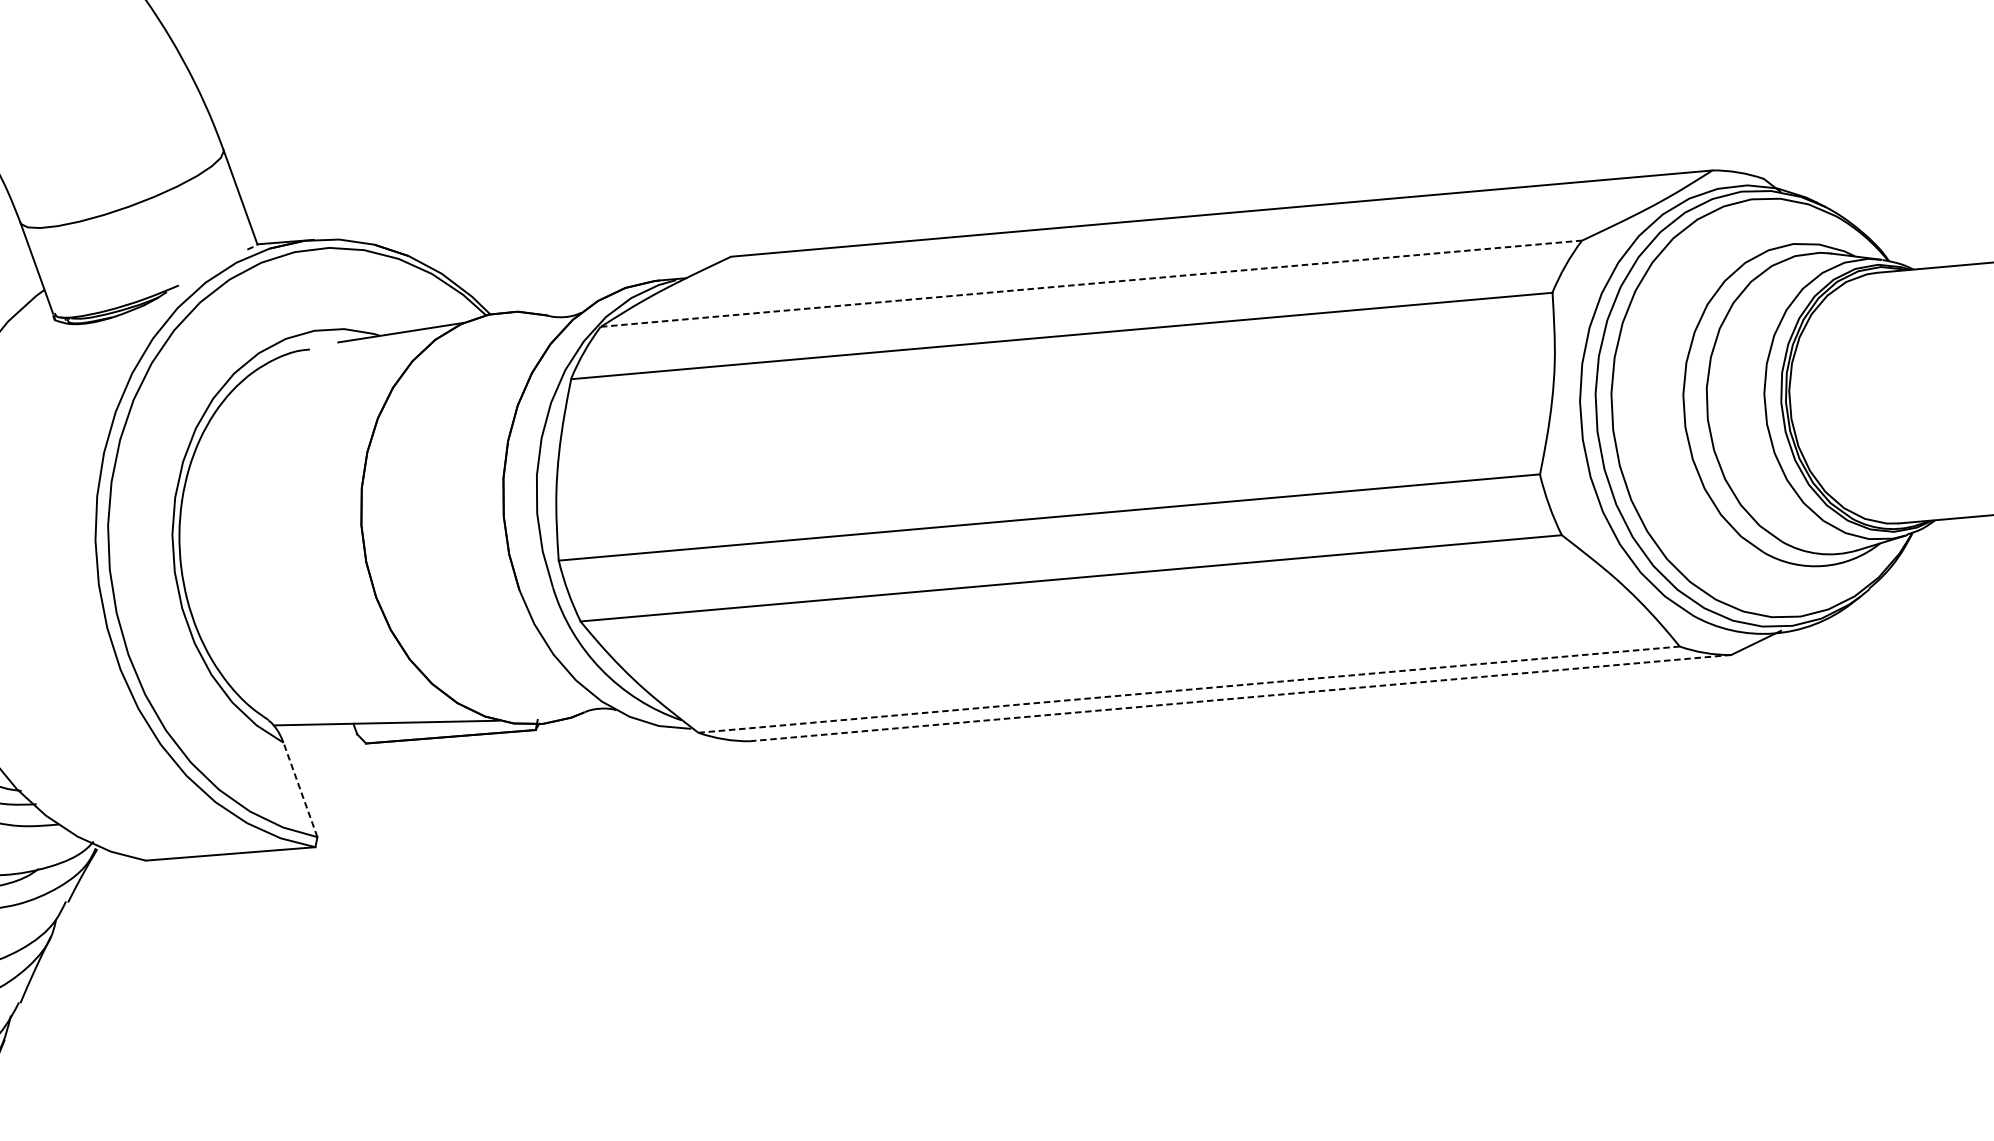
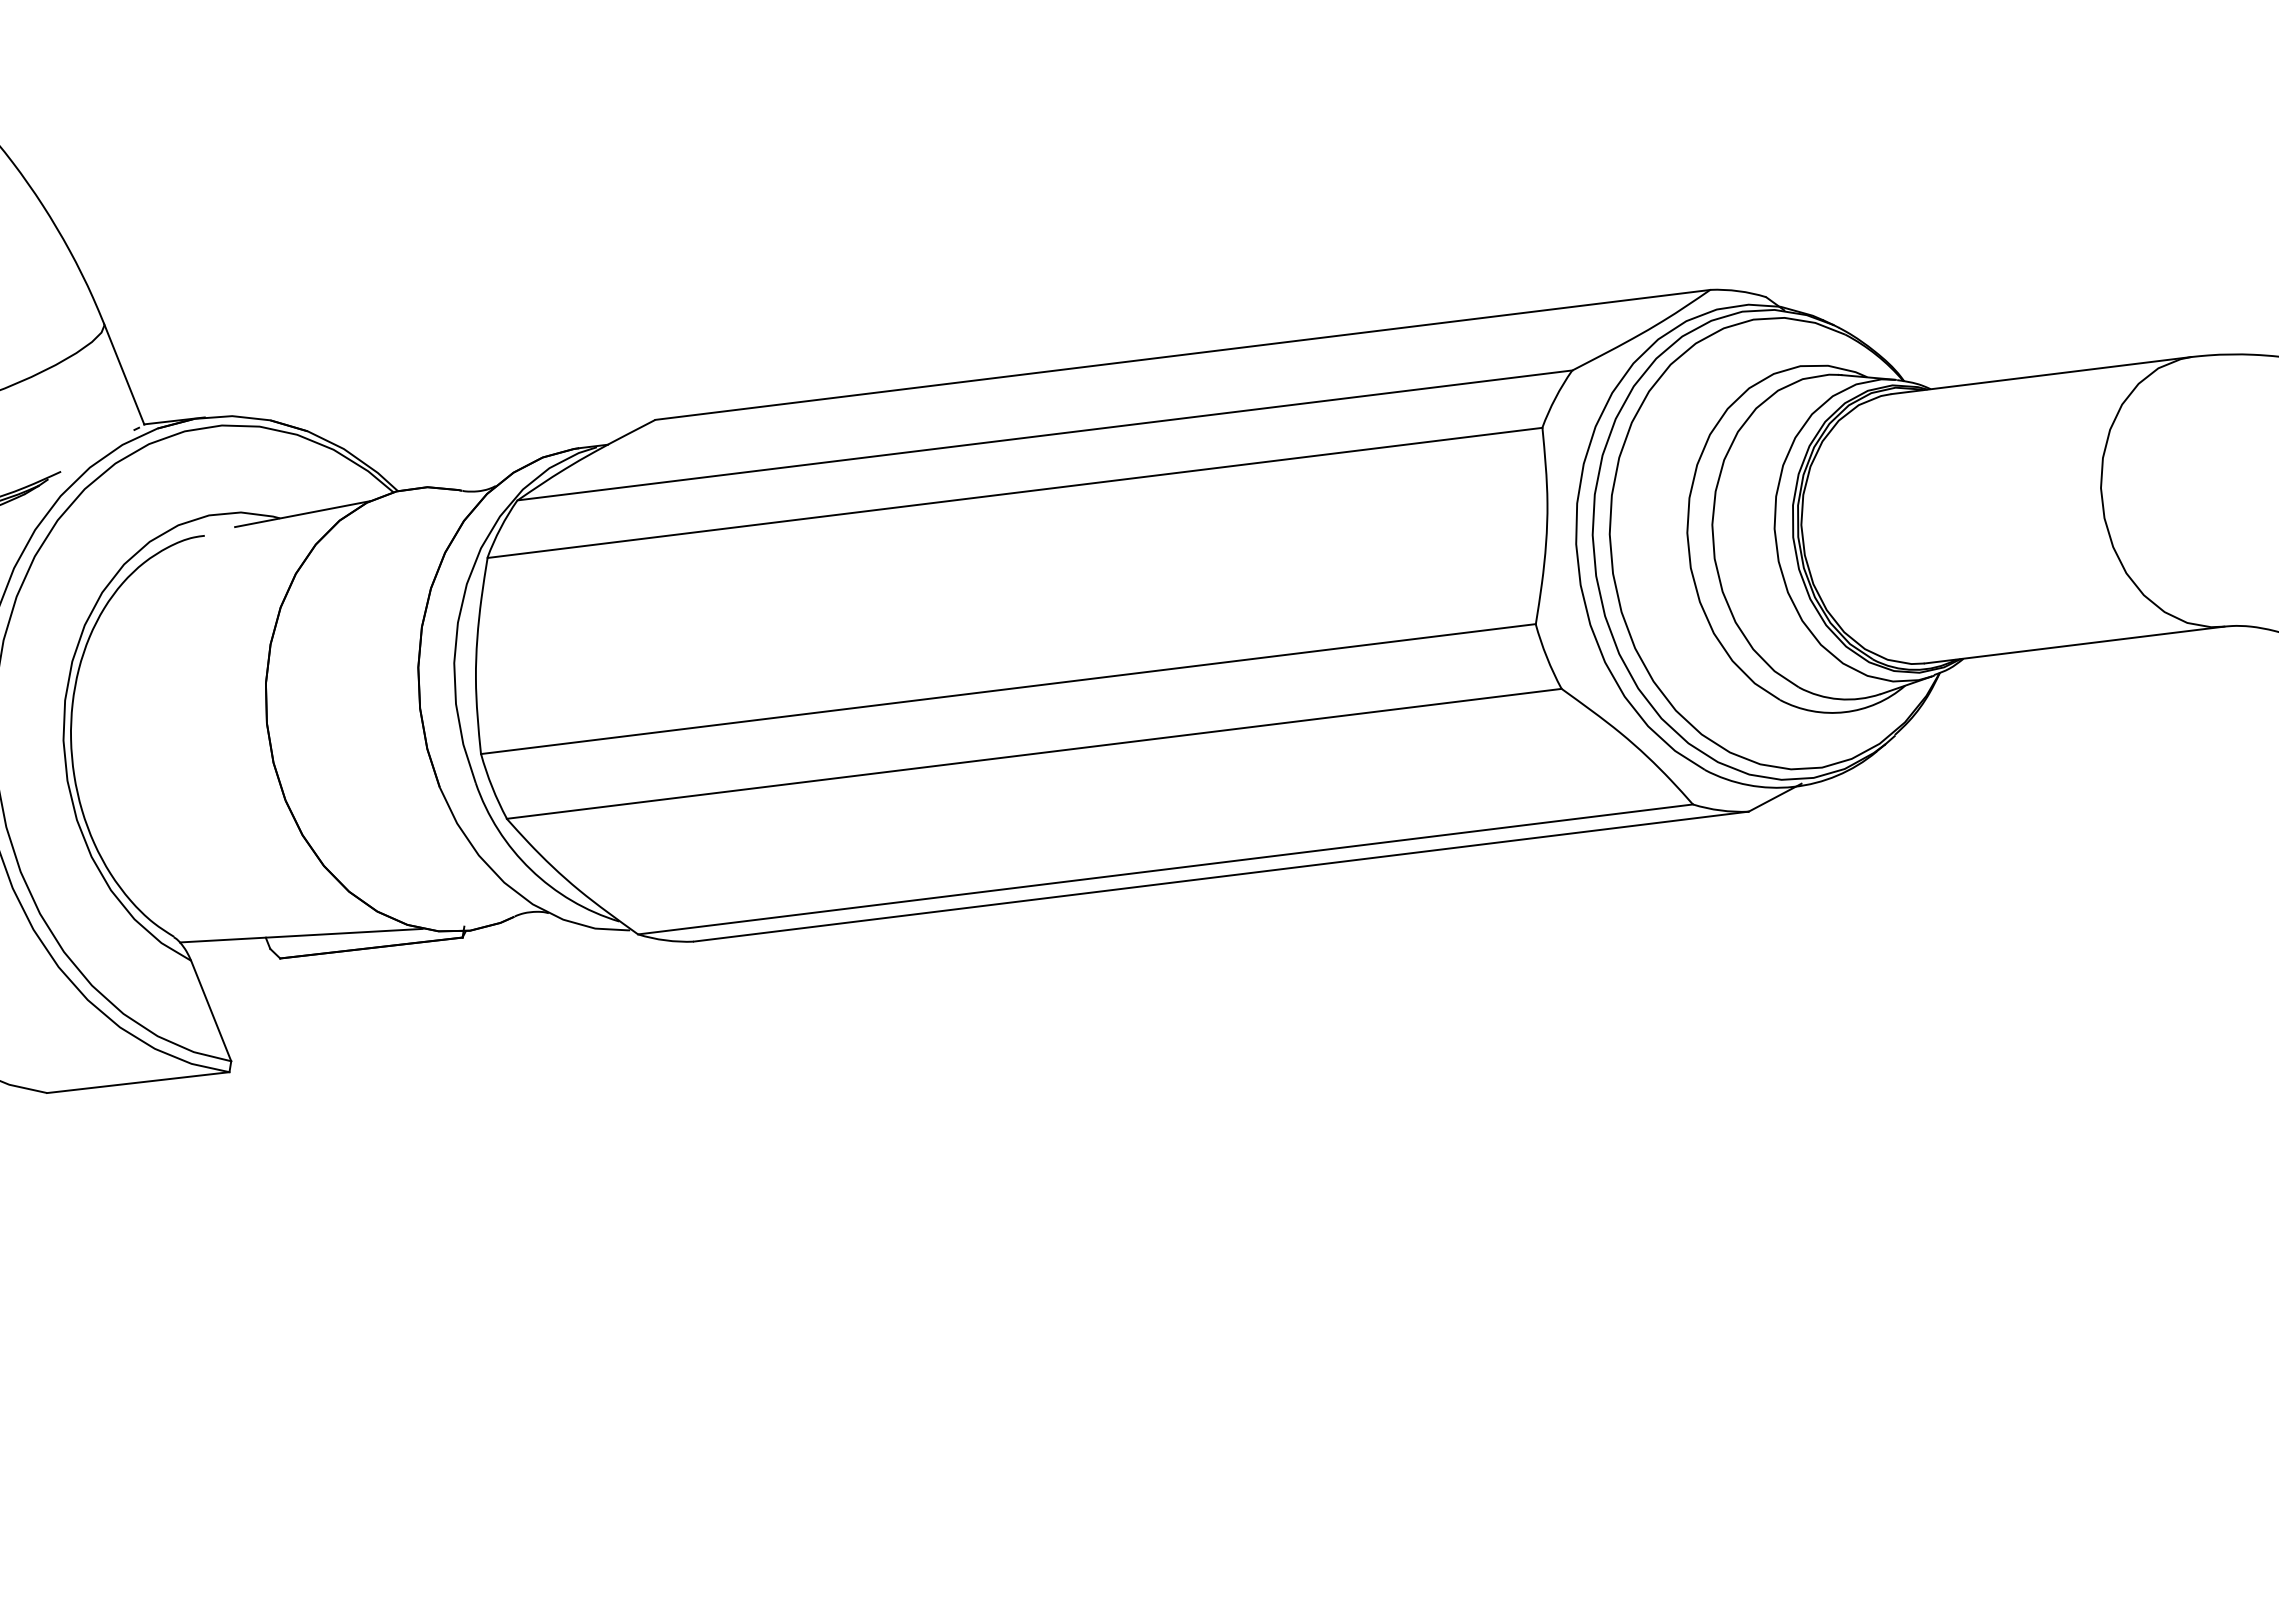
line: (1091, 283) -> (1045, 435), dashed -> solid
line: (1189, 689) -> (1166, 869), dashed -> solid
line: (1240, 698) -> (1221, 876), dashed -> solid
line: (300, 789) -> (211, 1010), dashed -> solid

